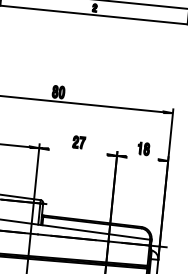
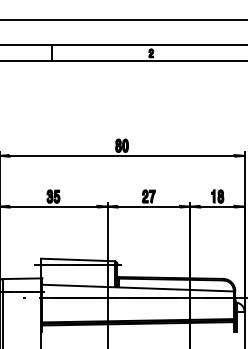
line: (77, 151) -> (148, 206), added
line: (142, 158) -> (217, 206), added

